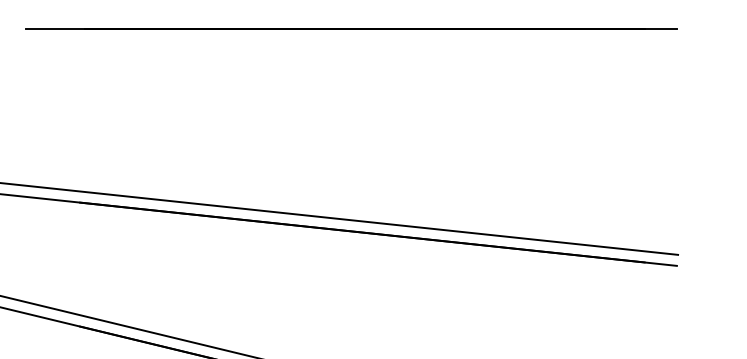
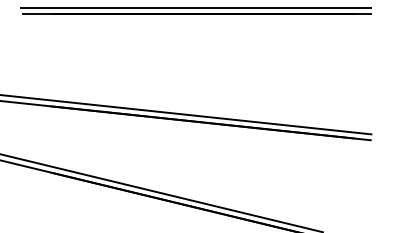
line: (349, 17) -> (195, 7), added

